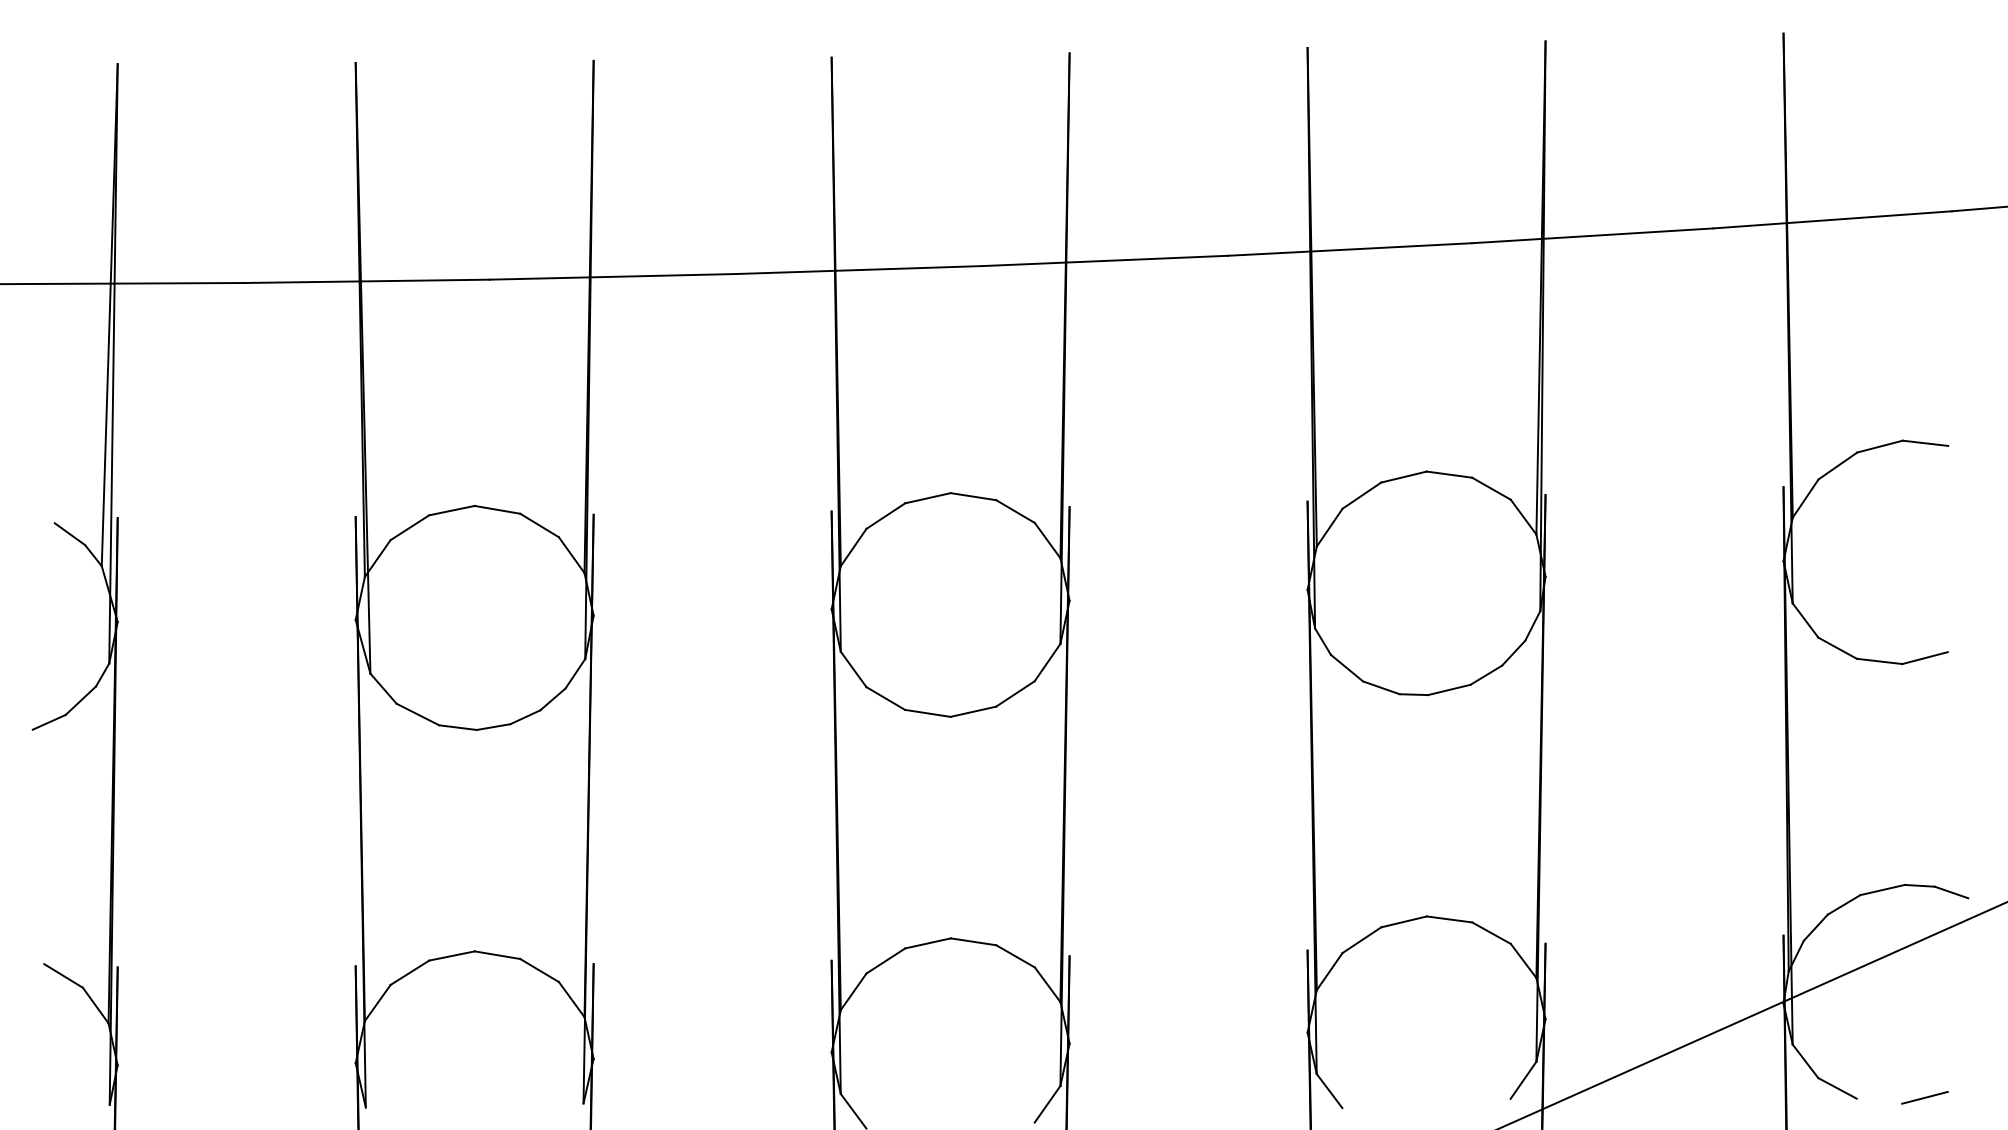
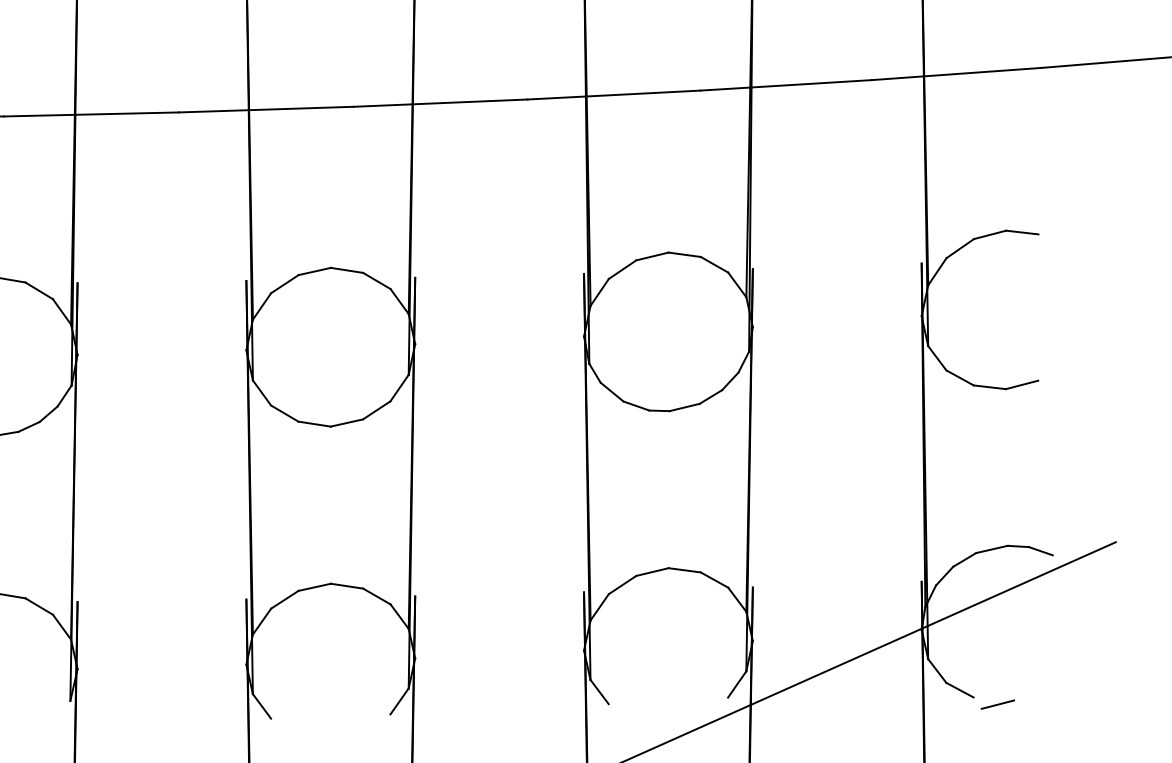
line: (1924, 1097) -> (997, 704), moved

